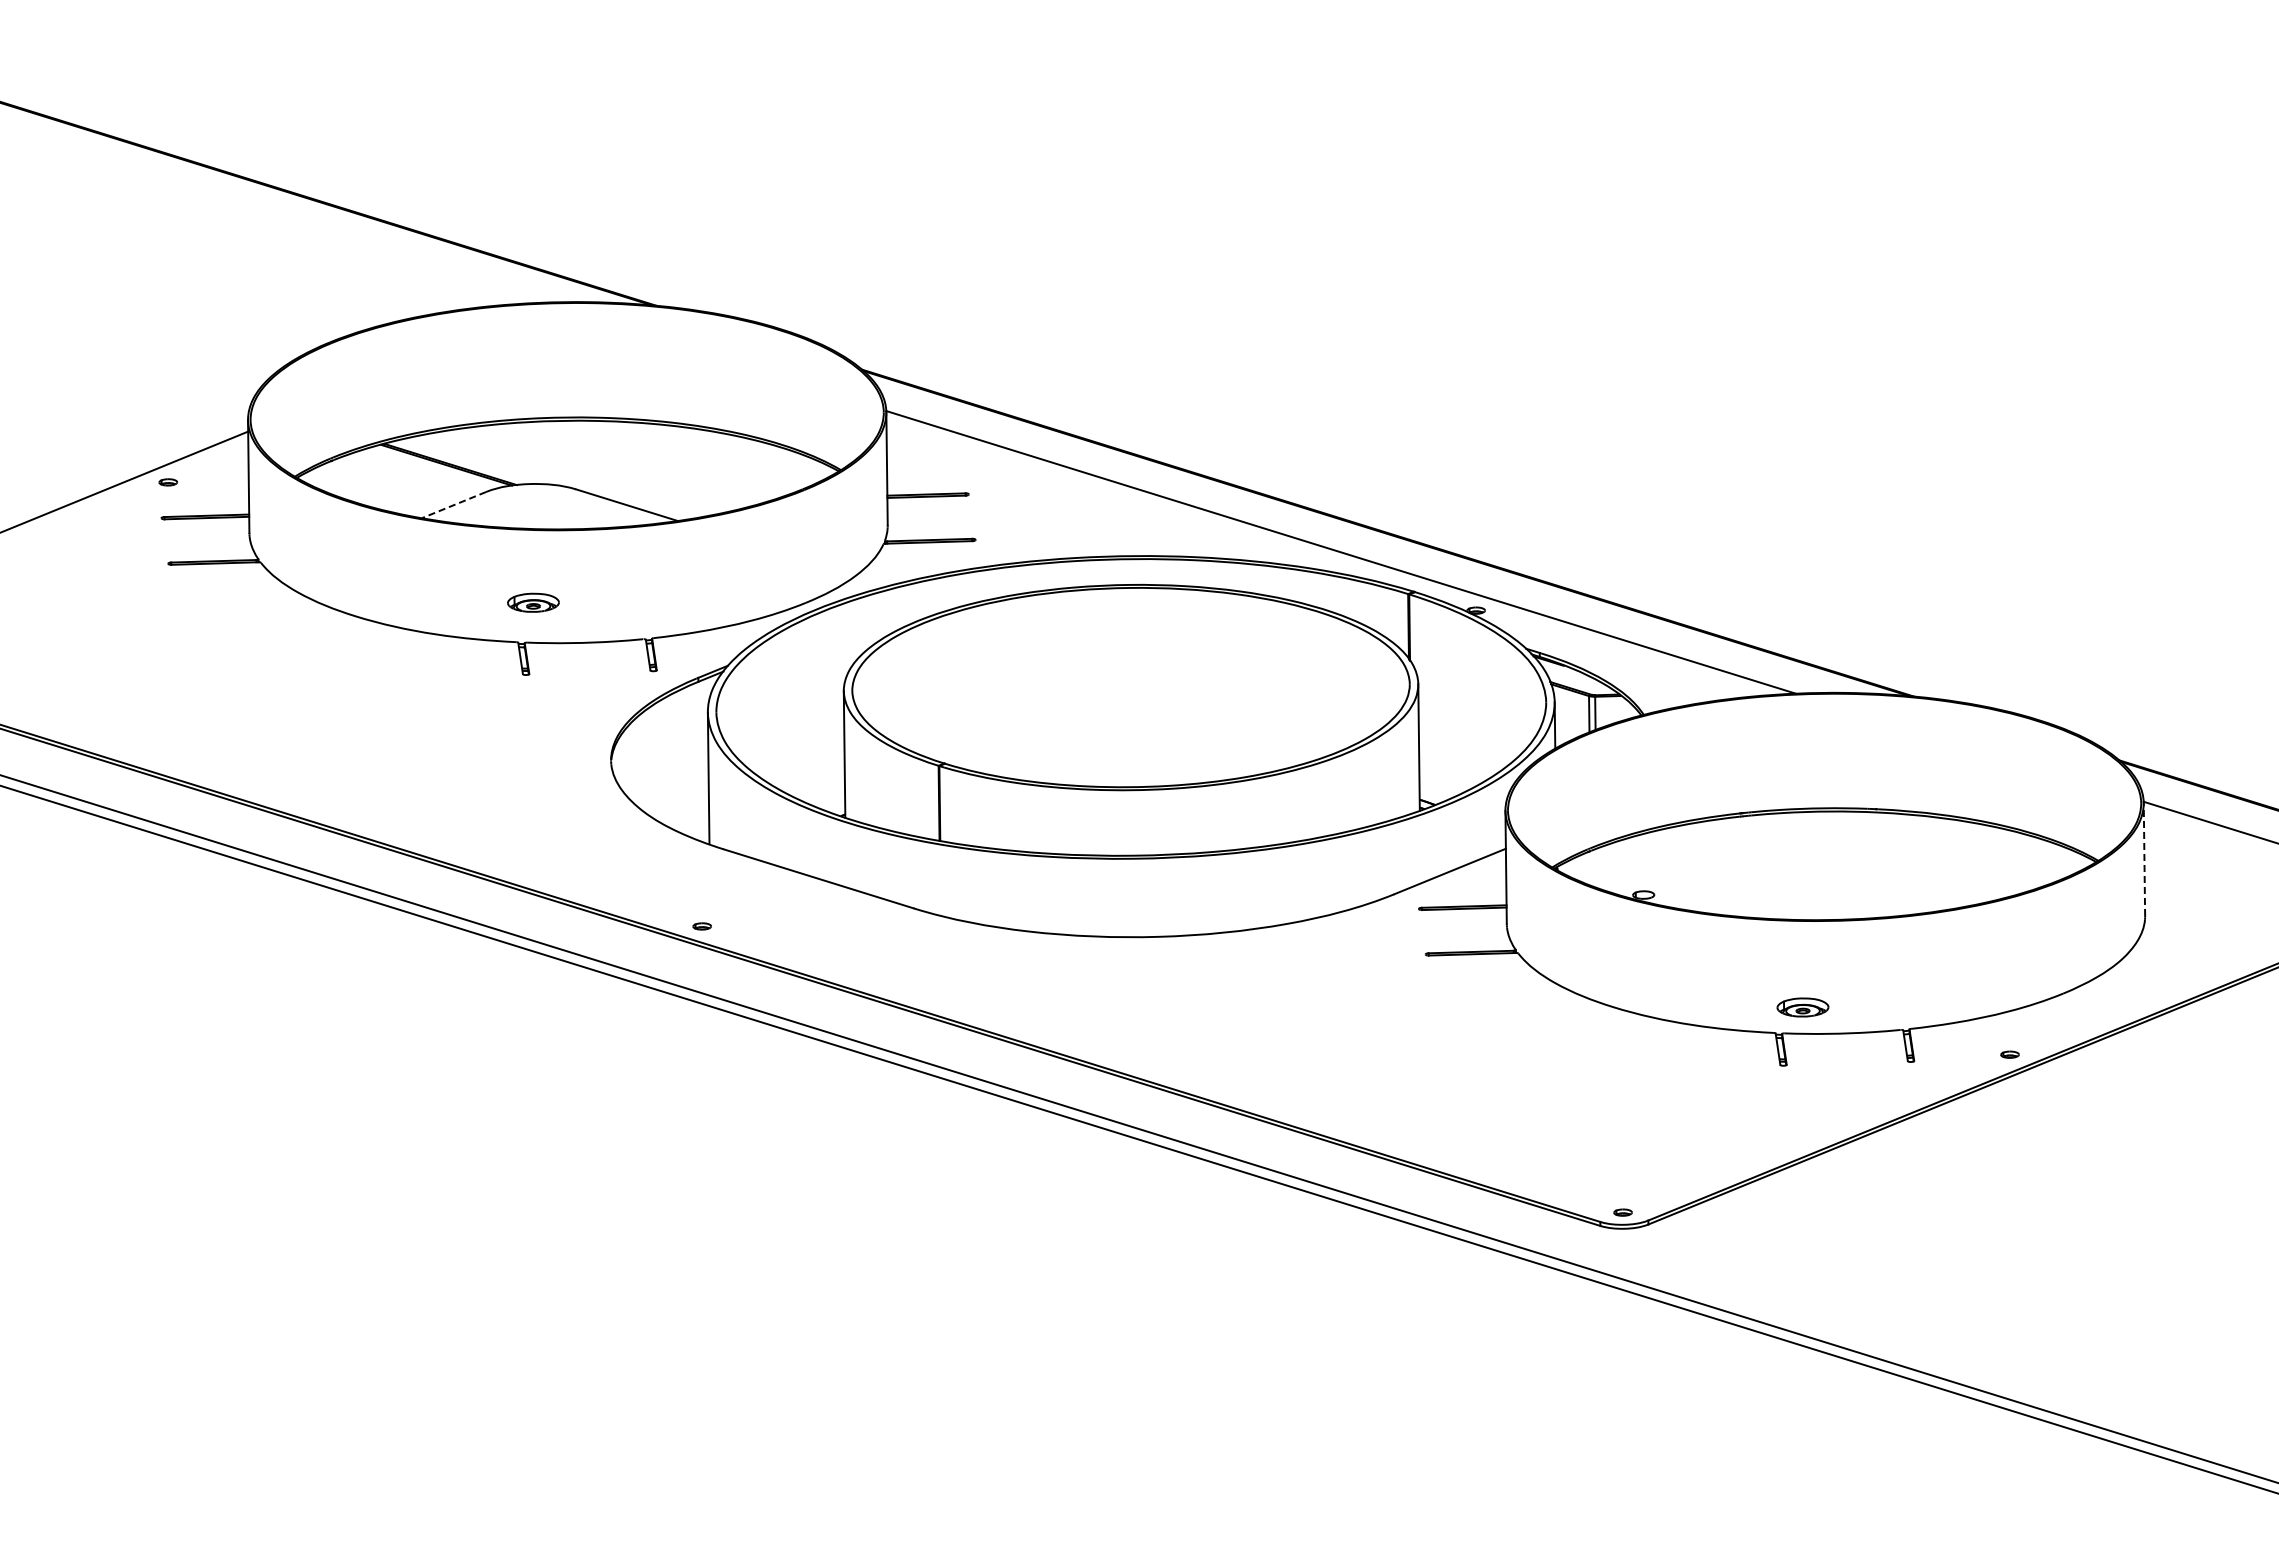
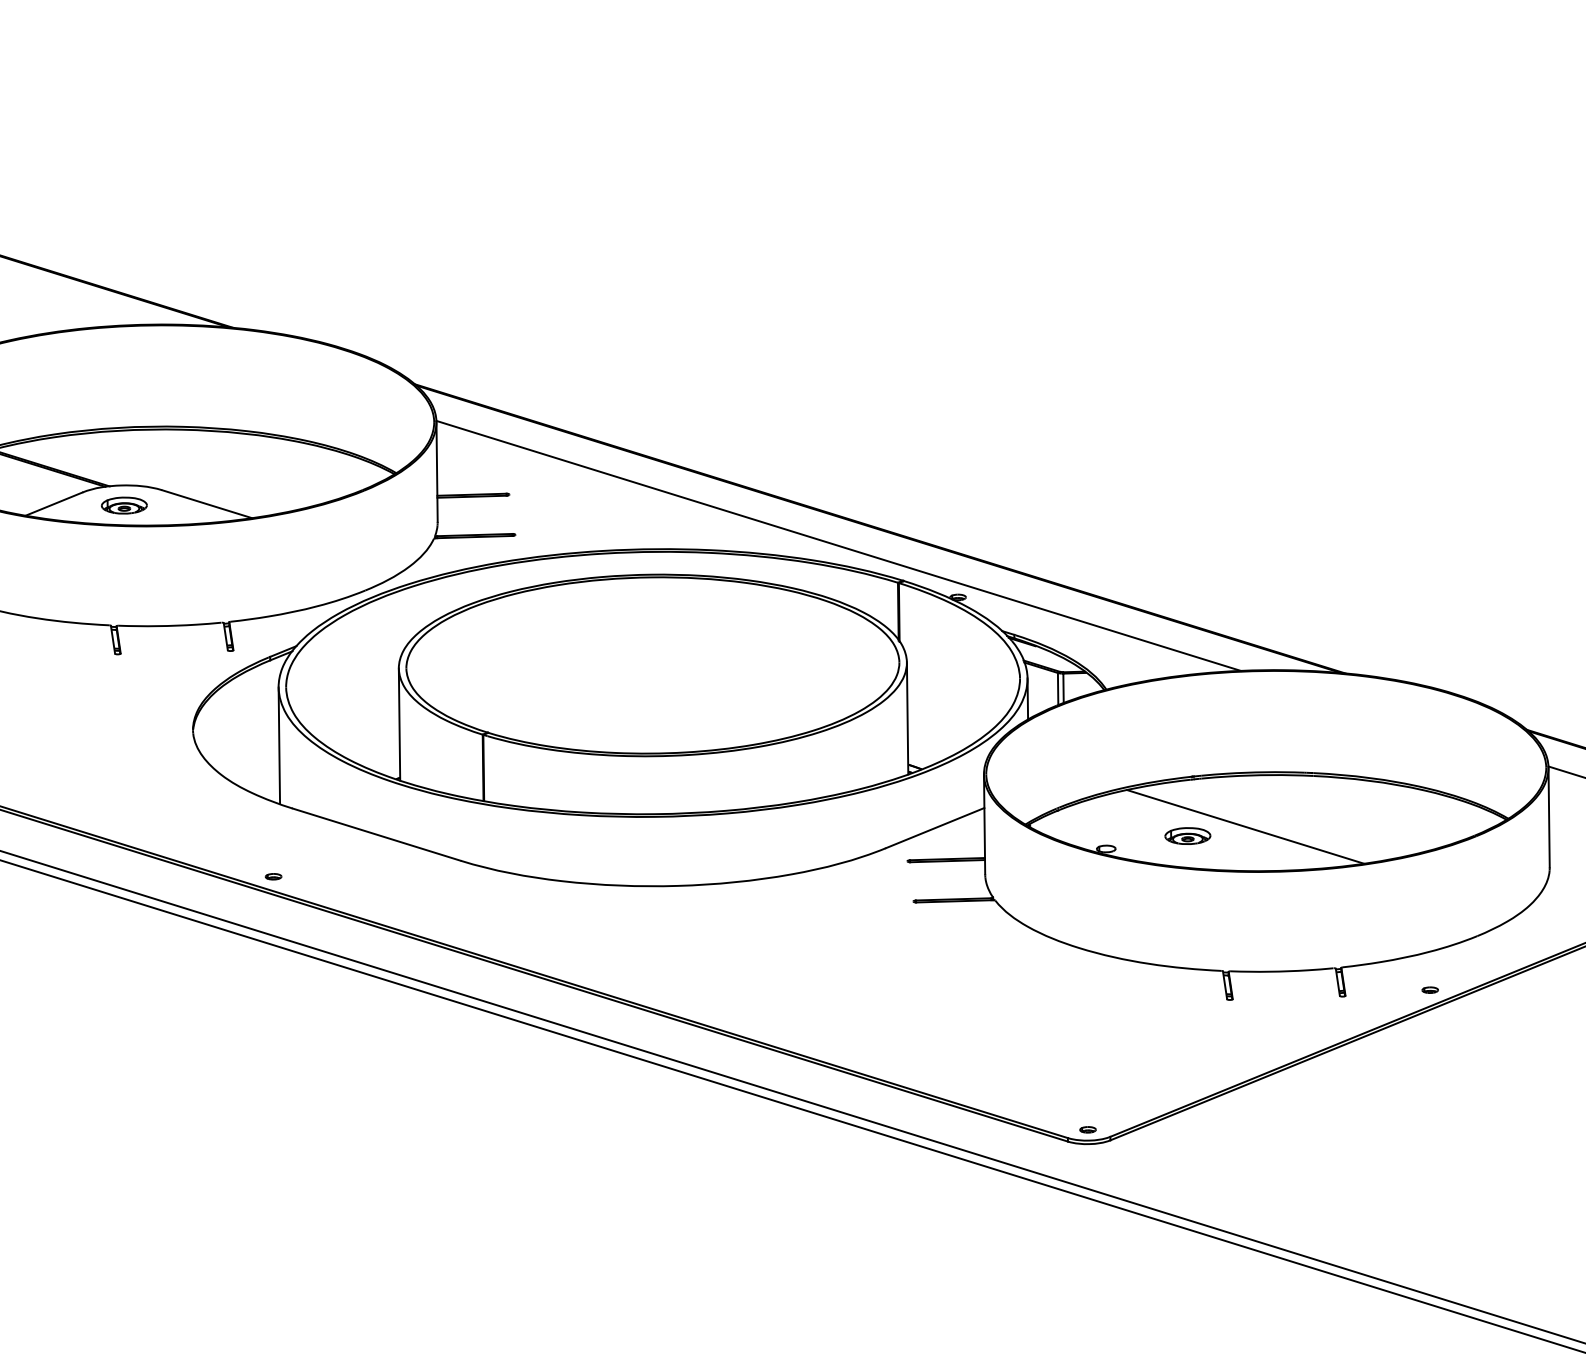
line: (454, 505) -> (54, 504), dashed -> solid
part: (533, 602) -> (124, 505), moved
line: (2144, 859) -> (1549, 817), dashed -> solid
line: (1801, 869) -> (1245, 826), added
part: (1802, 1007) -> (1187, 836), moved

